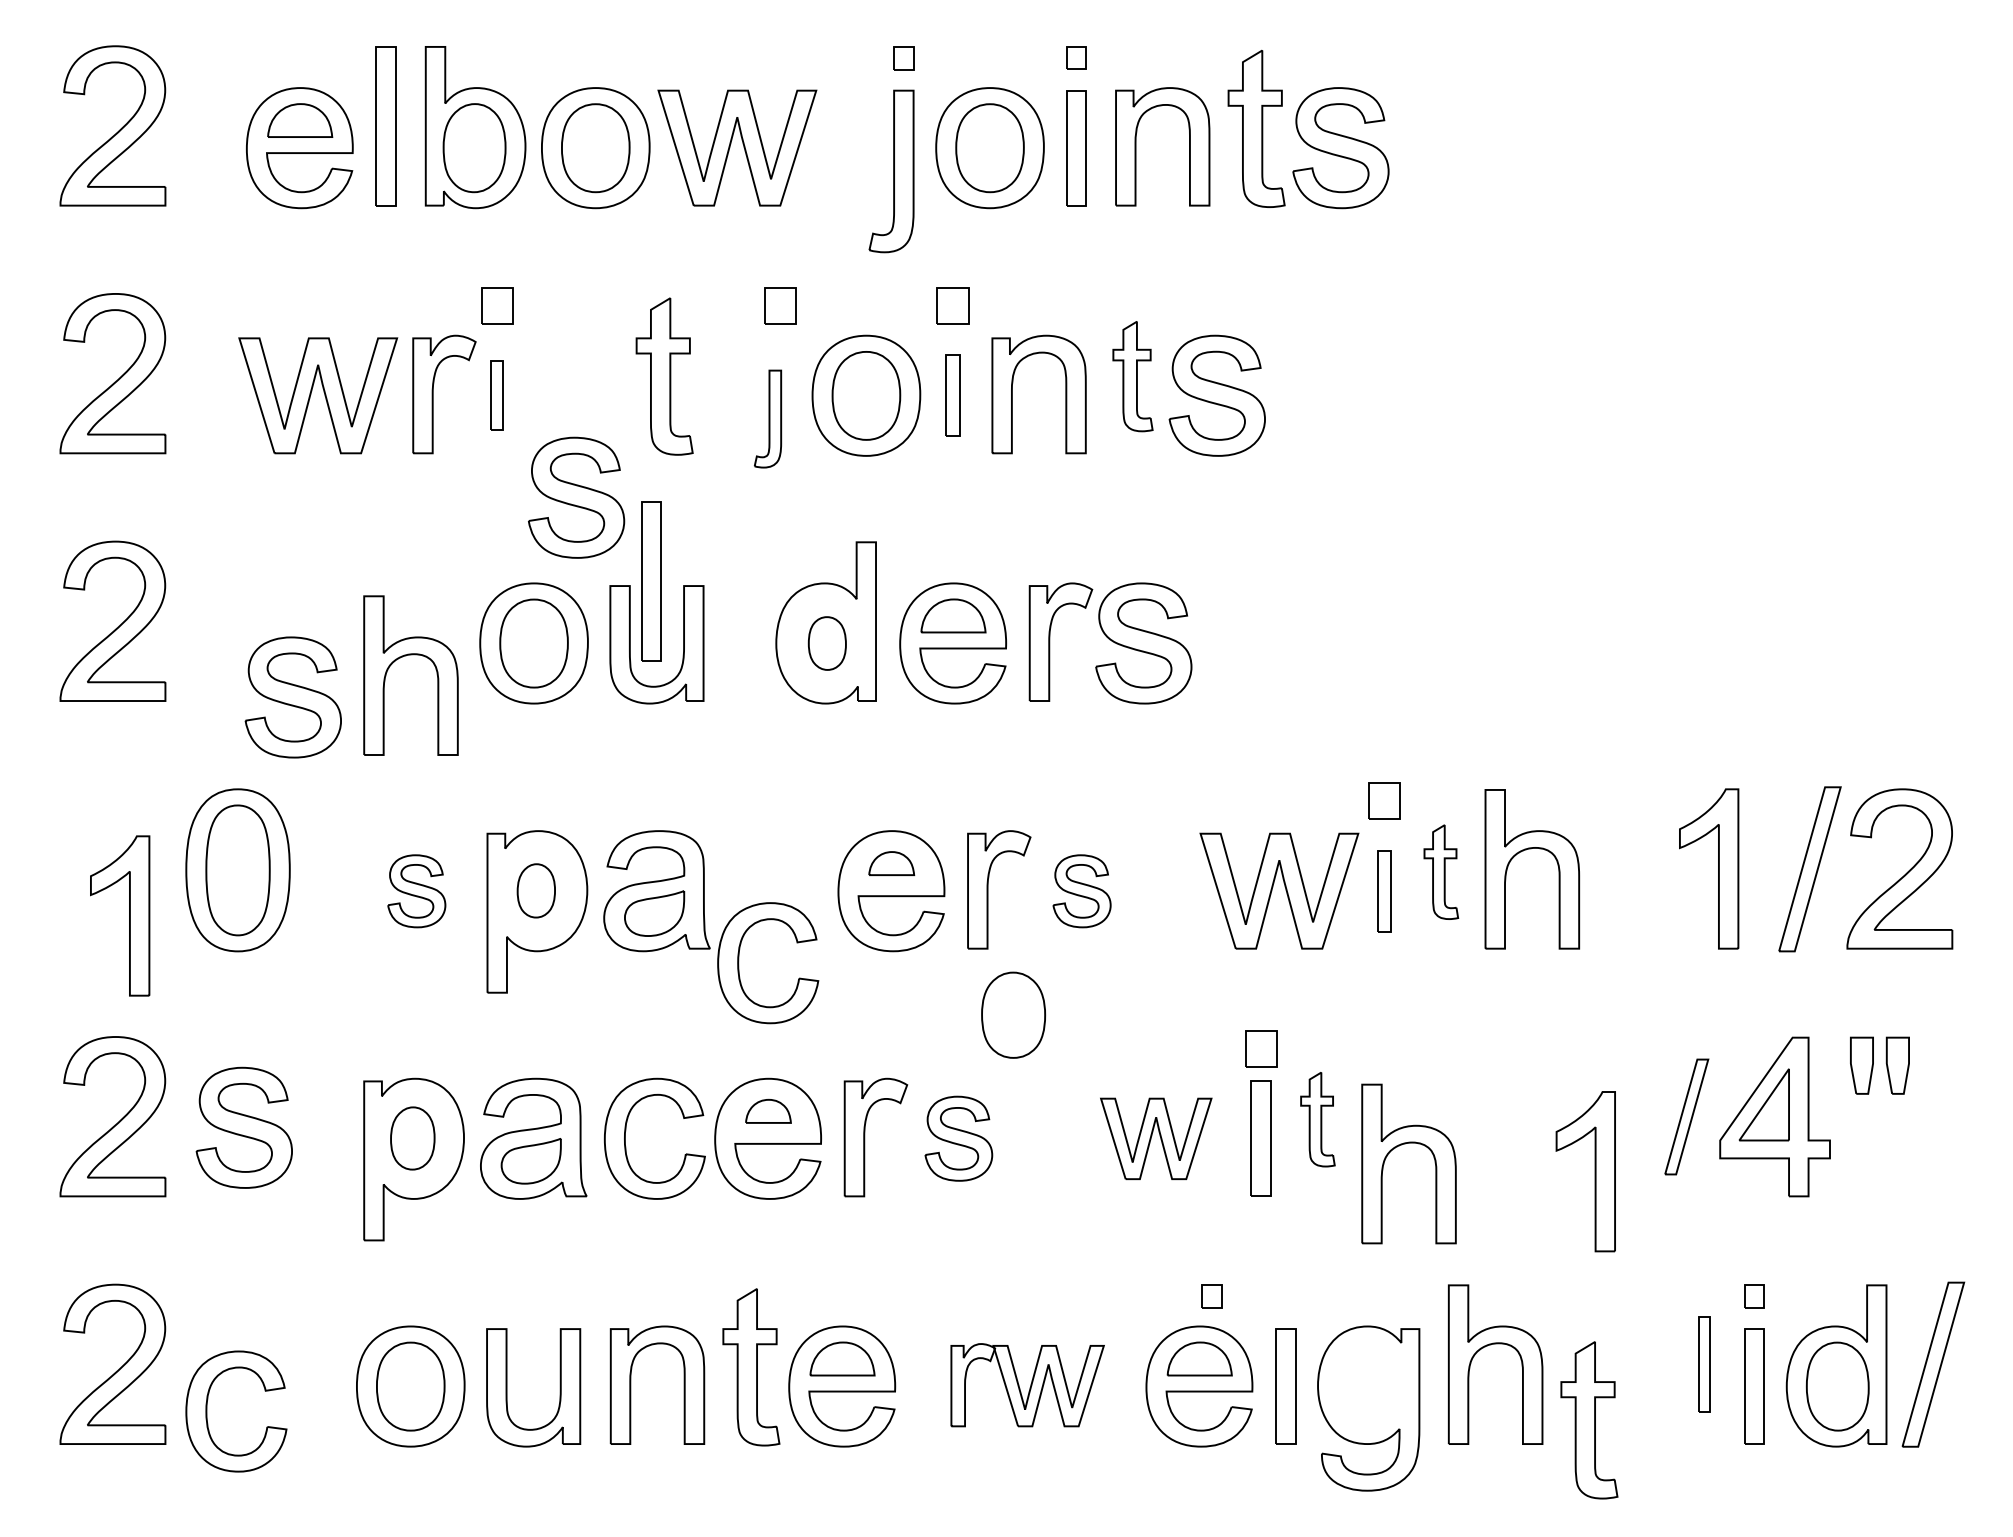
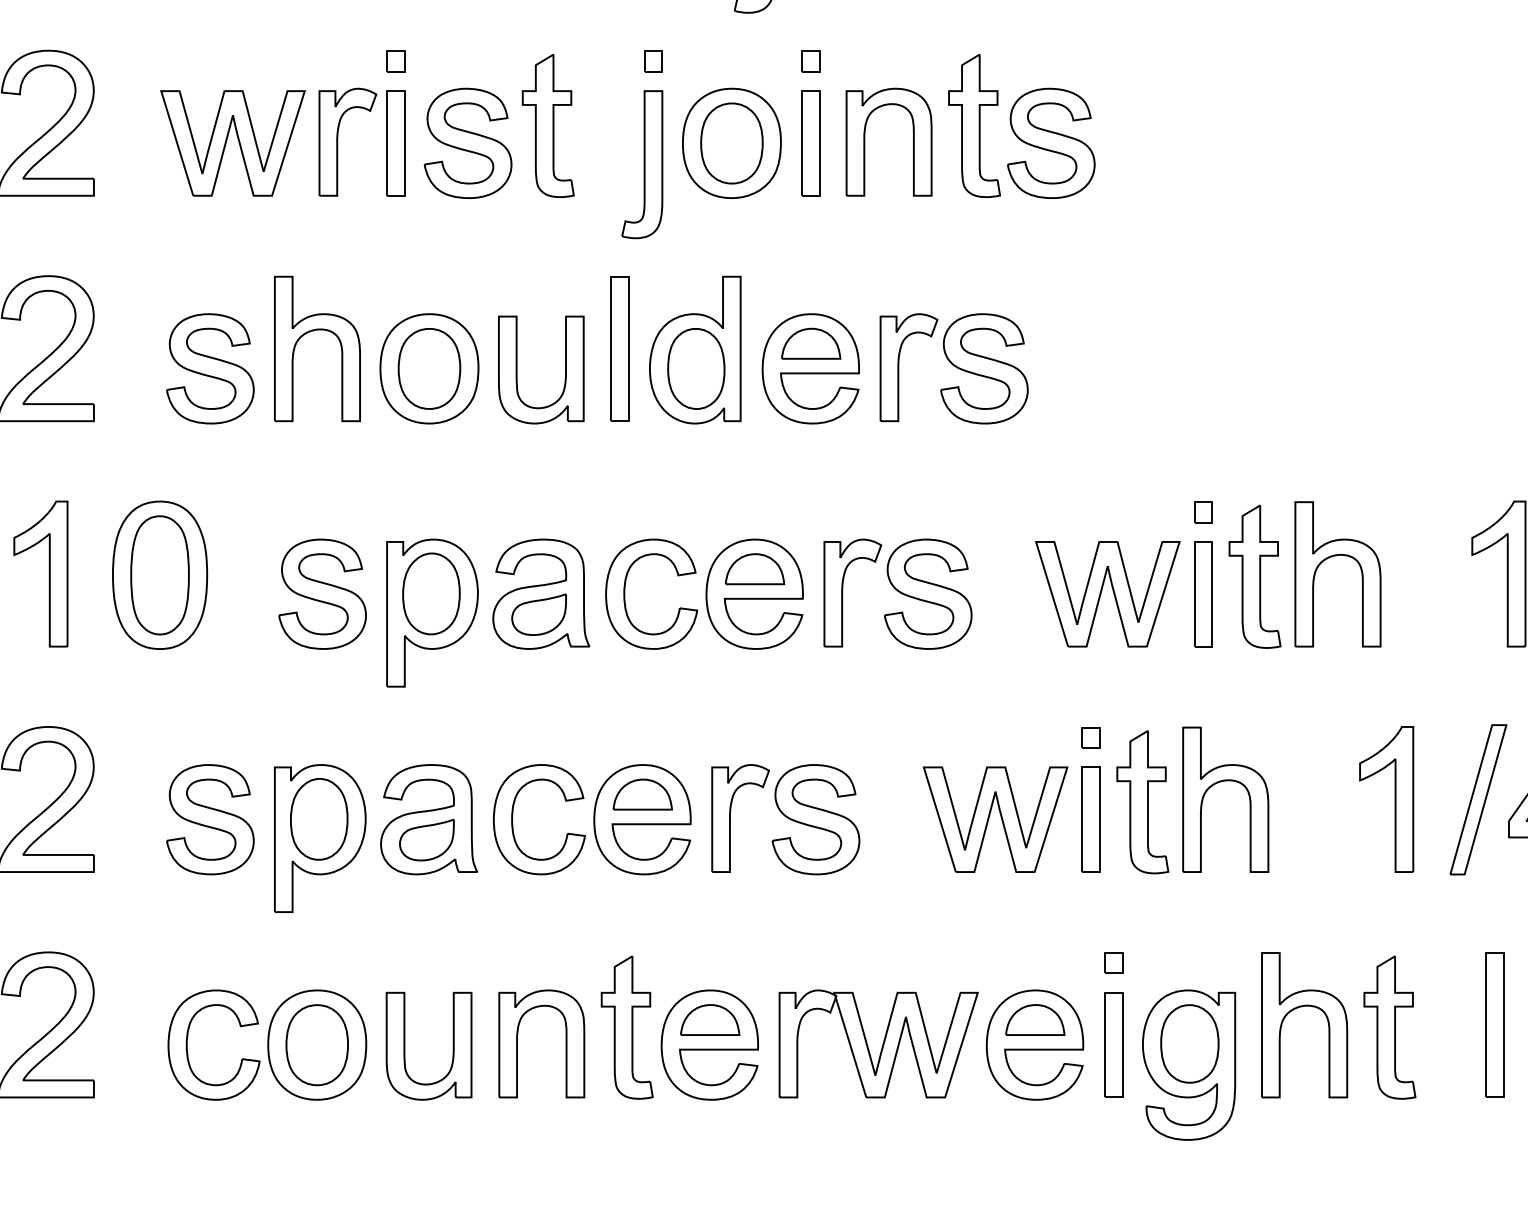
part: (496, 305) -> (395, 61), size x0.62
part: (779, 305) -> (652, 61), size x0.62
part: (952, 305) -> (810, 61), size x0.62
part: (1132, 376) -> (974, 125), size x1.43
part: (496, 395) -> (395, 143), size x1.67
part: (952, 395) -> (810, 143), size x1.43
part: (767, 418) -> (641, 164), size x1.67
part: (576, 497) -> (468, 143), moved
part: (651, 581) -> (620, 348), moved
part: (827, 643) -> (696, 368), size x1.67
part: (406, 656) -> (313, 331), moved
part: (292, 697) -> (209, 368), moved
part: (1384, 800) -> (1203, 511), size x0.62
part: (891, 863) -> (754, 569), size x1.43
part: (1441, 872) -> (1255, 577), size x1.67
part: (536, 890) -> (431, 593), size x1.67
part: (416, 891) -> (322, 594), size x1.67
part: (1081, 891) -> (927, 594), size x1.67
part: (1384, 891) -> (1203, 594), size x1.43
part: (129, 915) -> (49, 573), moved
part: (739, 963) -> (625, 594), moved
part: (1013, 1014) -> (1189, 1043), moved
part: (1260, 1048) -> (1090, 737), size x0.62
part: (768, 1111) -> (642, 794), size x1.43
part: (1686, 1116) -> (1478, 799), size x1.43
part: (1317, 1119) -> (1142, 802), size x1.67
part: (243, 1127) -> (209, 819), moved
part: (412, 1138) -> (318, 819), size x1.43
part: (958, 1138) -> (815, 819), size x1.43
part: (1156, 1138) -> (995, 819), size x1.43
part: (1405, 1144) -> (1222, 782), moved
part: (1594, 1171) -> (1394, 799), moved
part: (1211, 1296) -> (1113, 963), moved
part: (1704, 1364) -> (1494, 1025), size x1.67
part: (1027, 1384) -> (878, 1043), size x1.43
part: (207, 1411) -> (187, 1045), moved
part: (1589, 1420) -> (1390, 1027), moved

